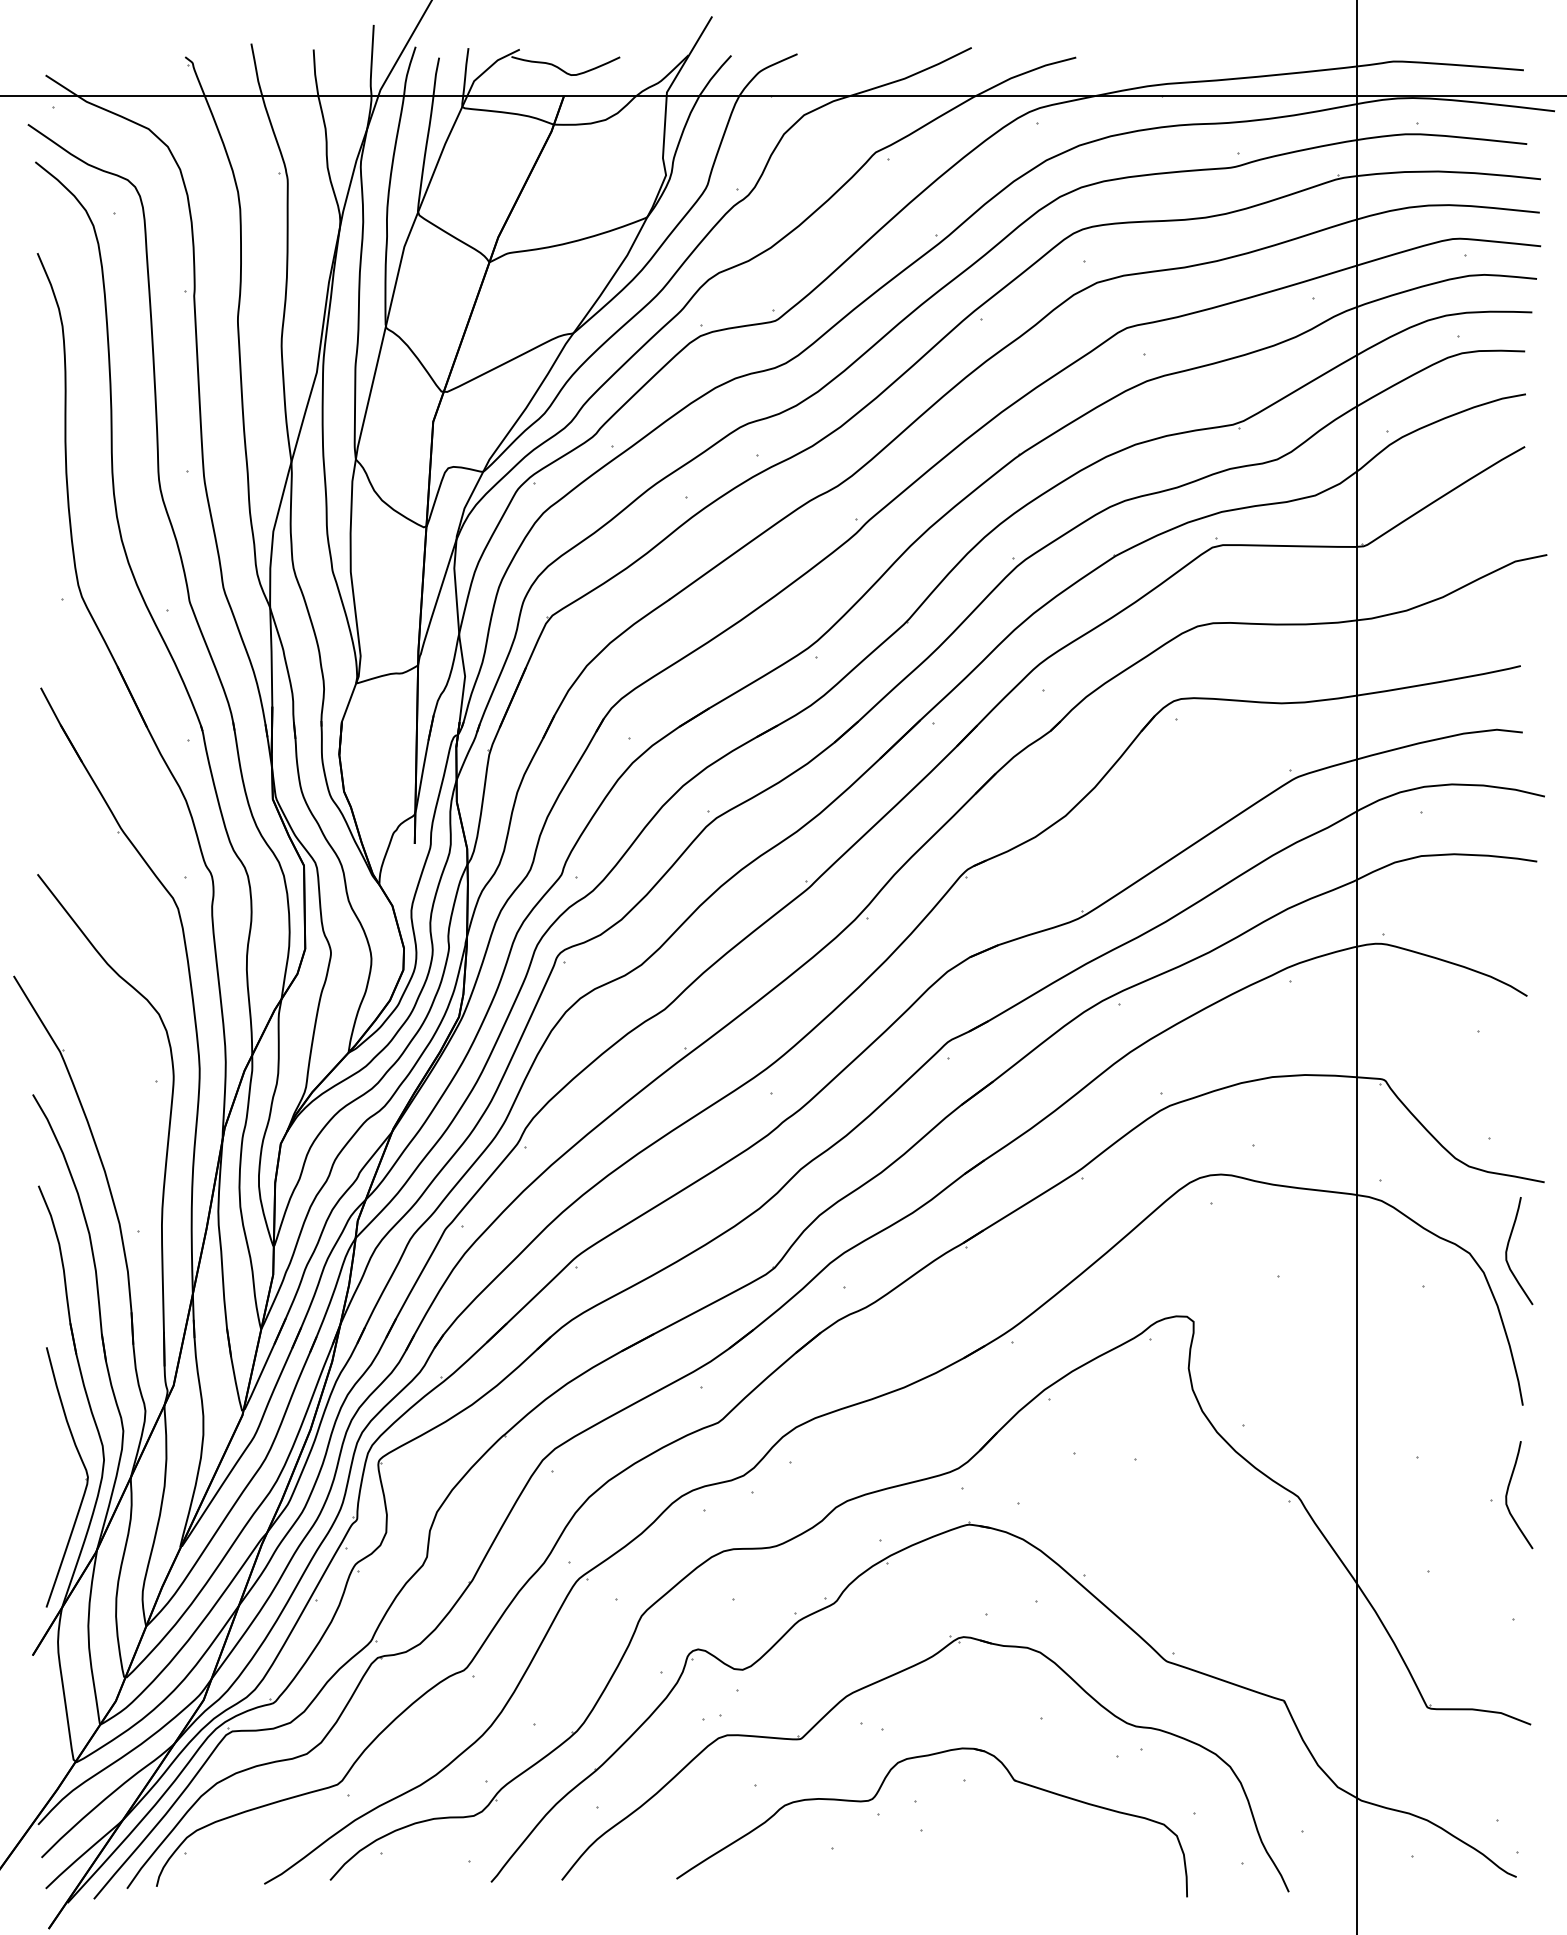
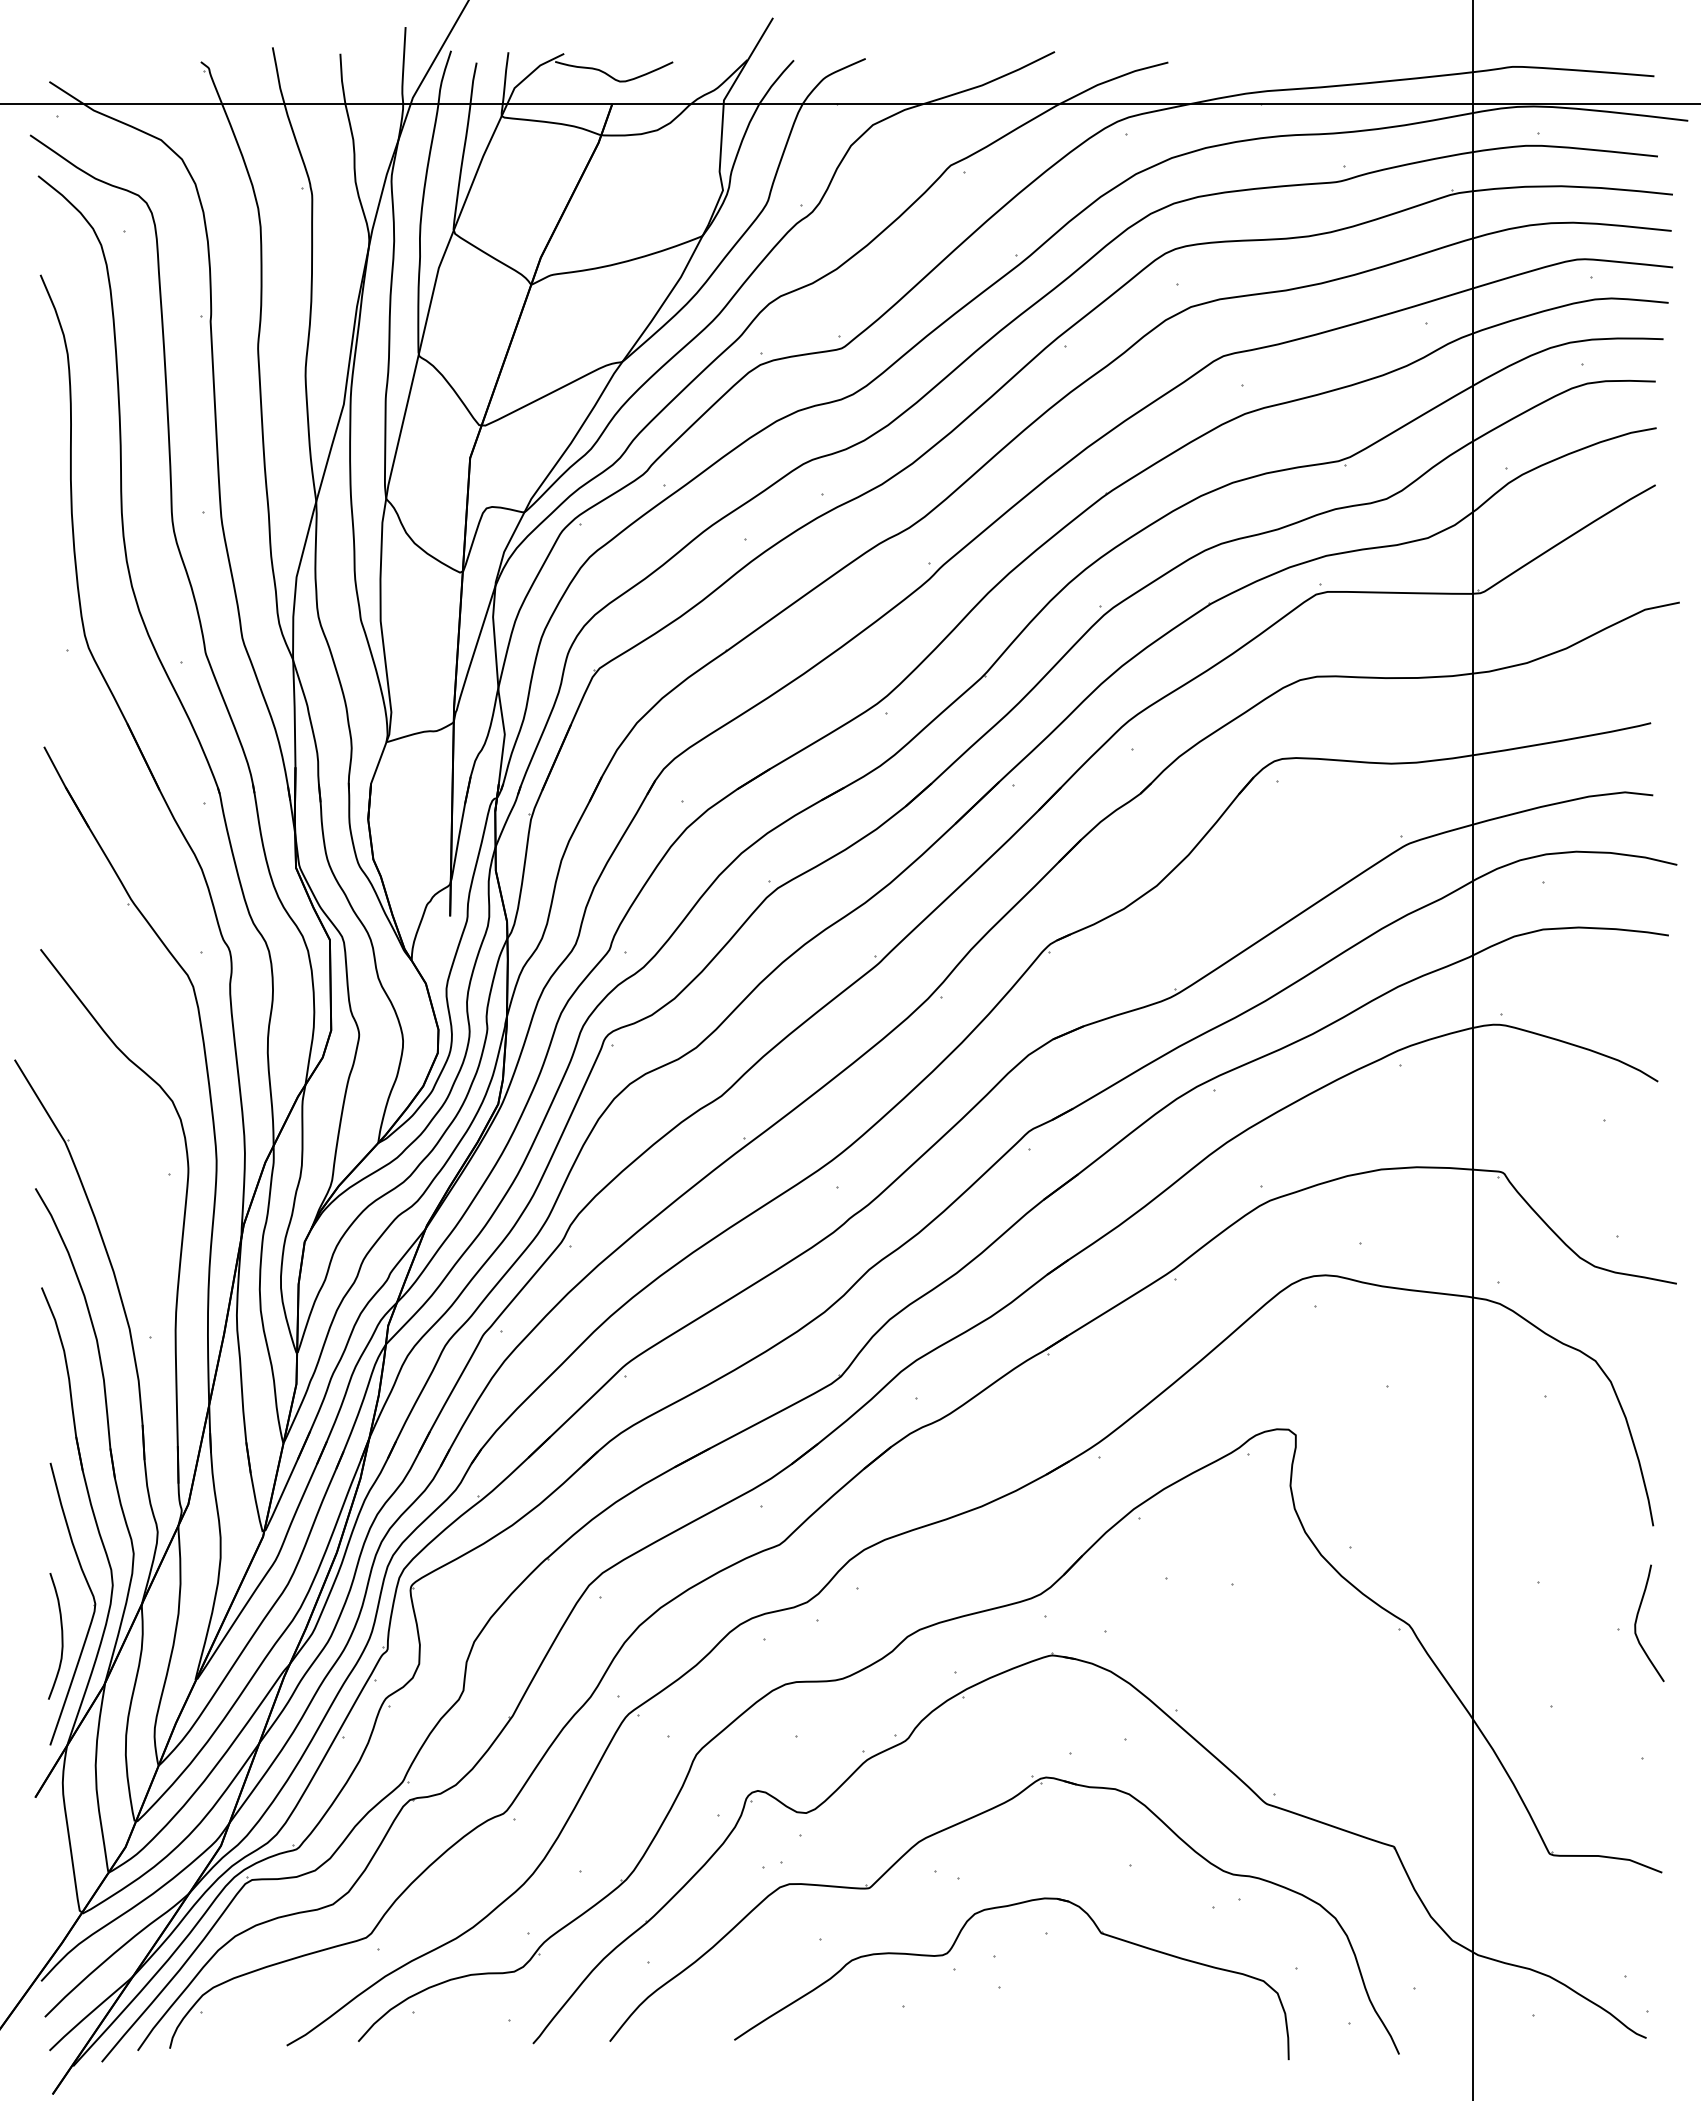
curve: (1508, 1248) -> (1637, 1355), removed
curve: (56, 1507) -> (61, 1636), added

